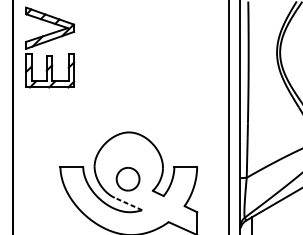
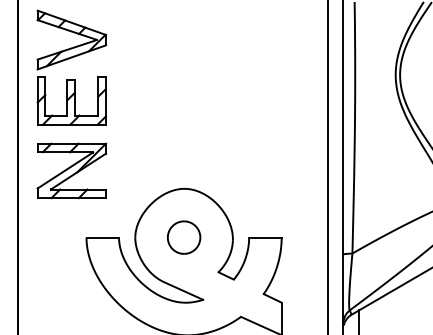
part: (49, 119) -> (71, 170), added
part: (128, 179) -> (184, 237), moved
line: (128, 203) -> (183, 290), dashed -> solid

